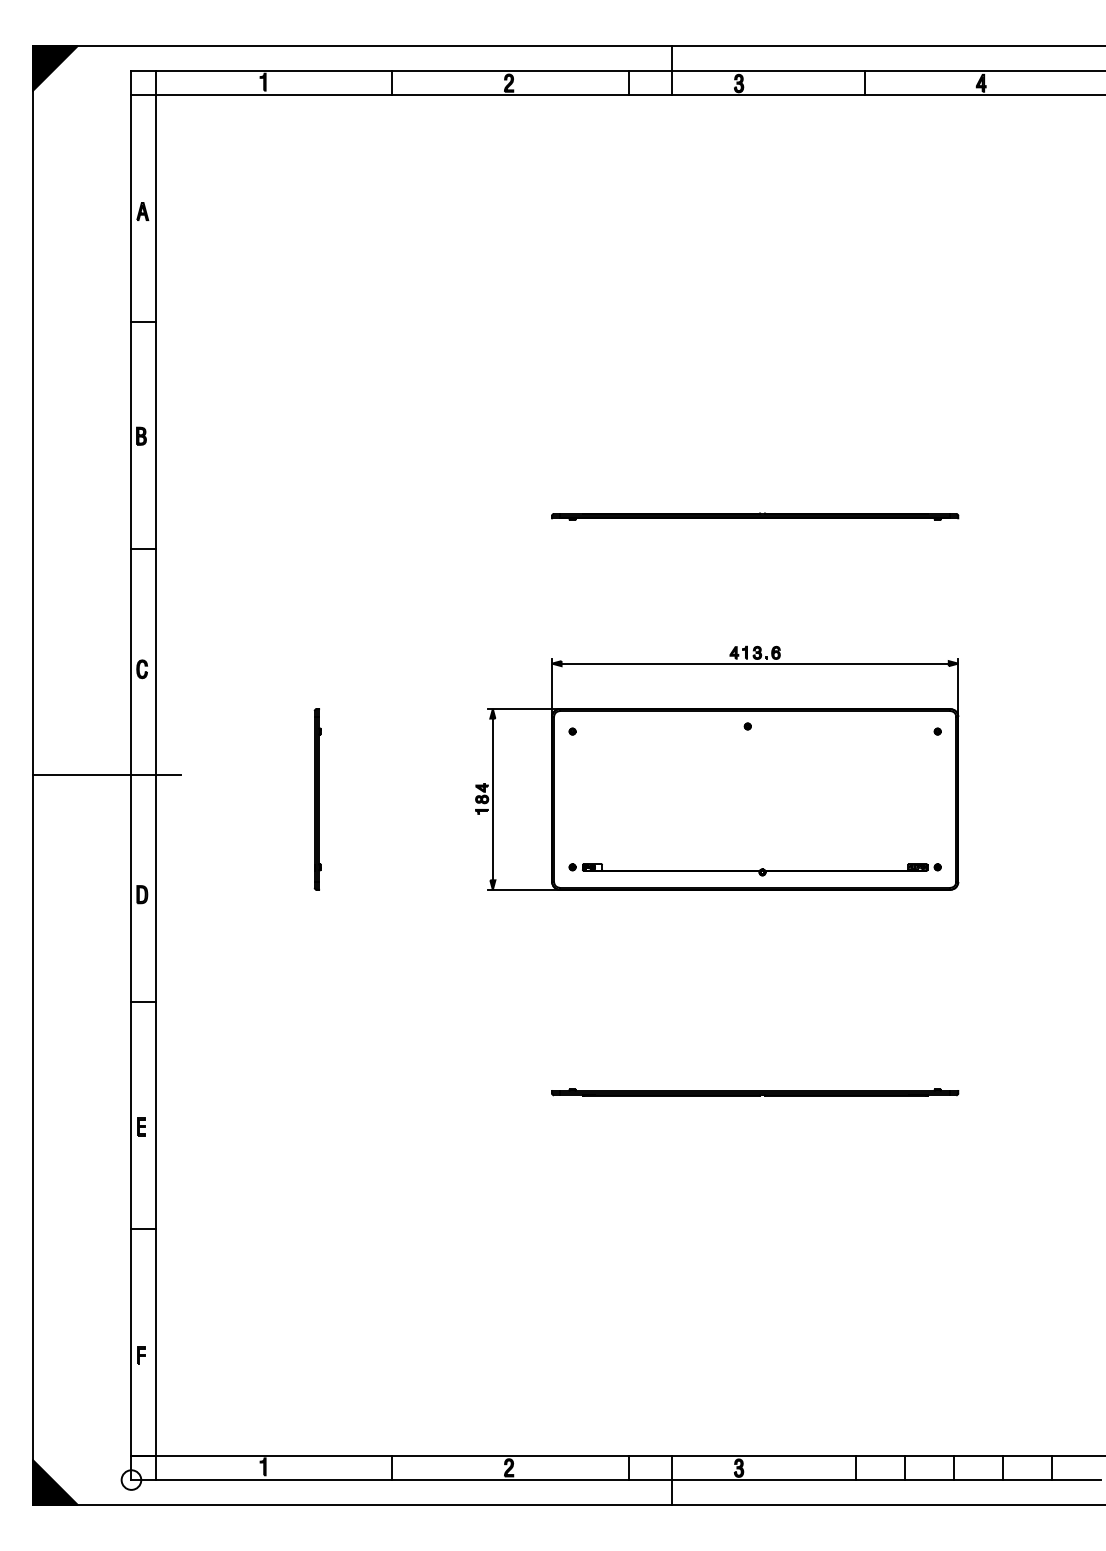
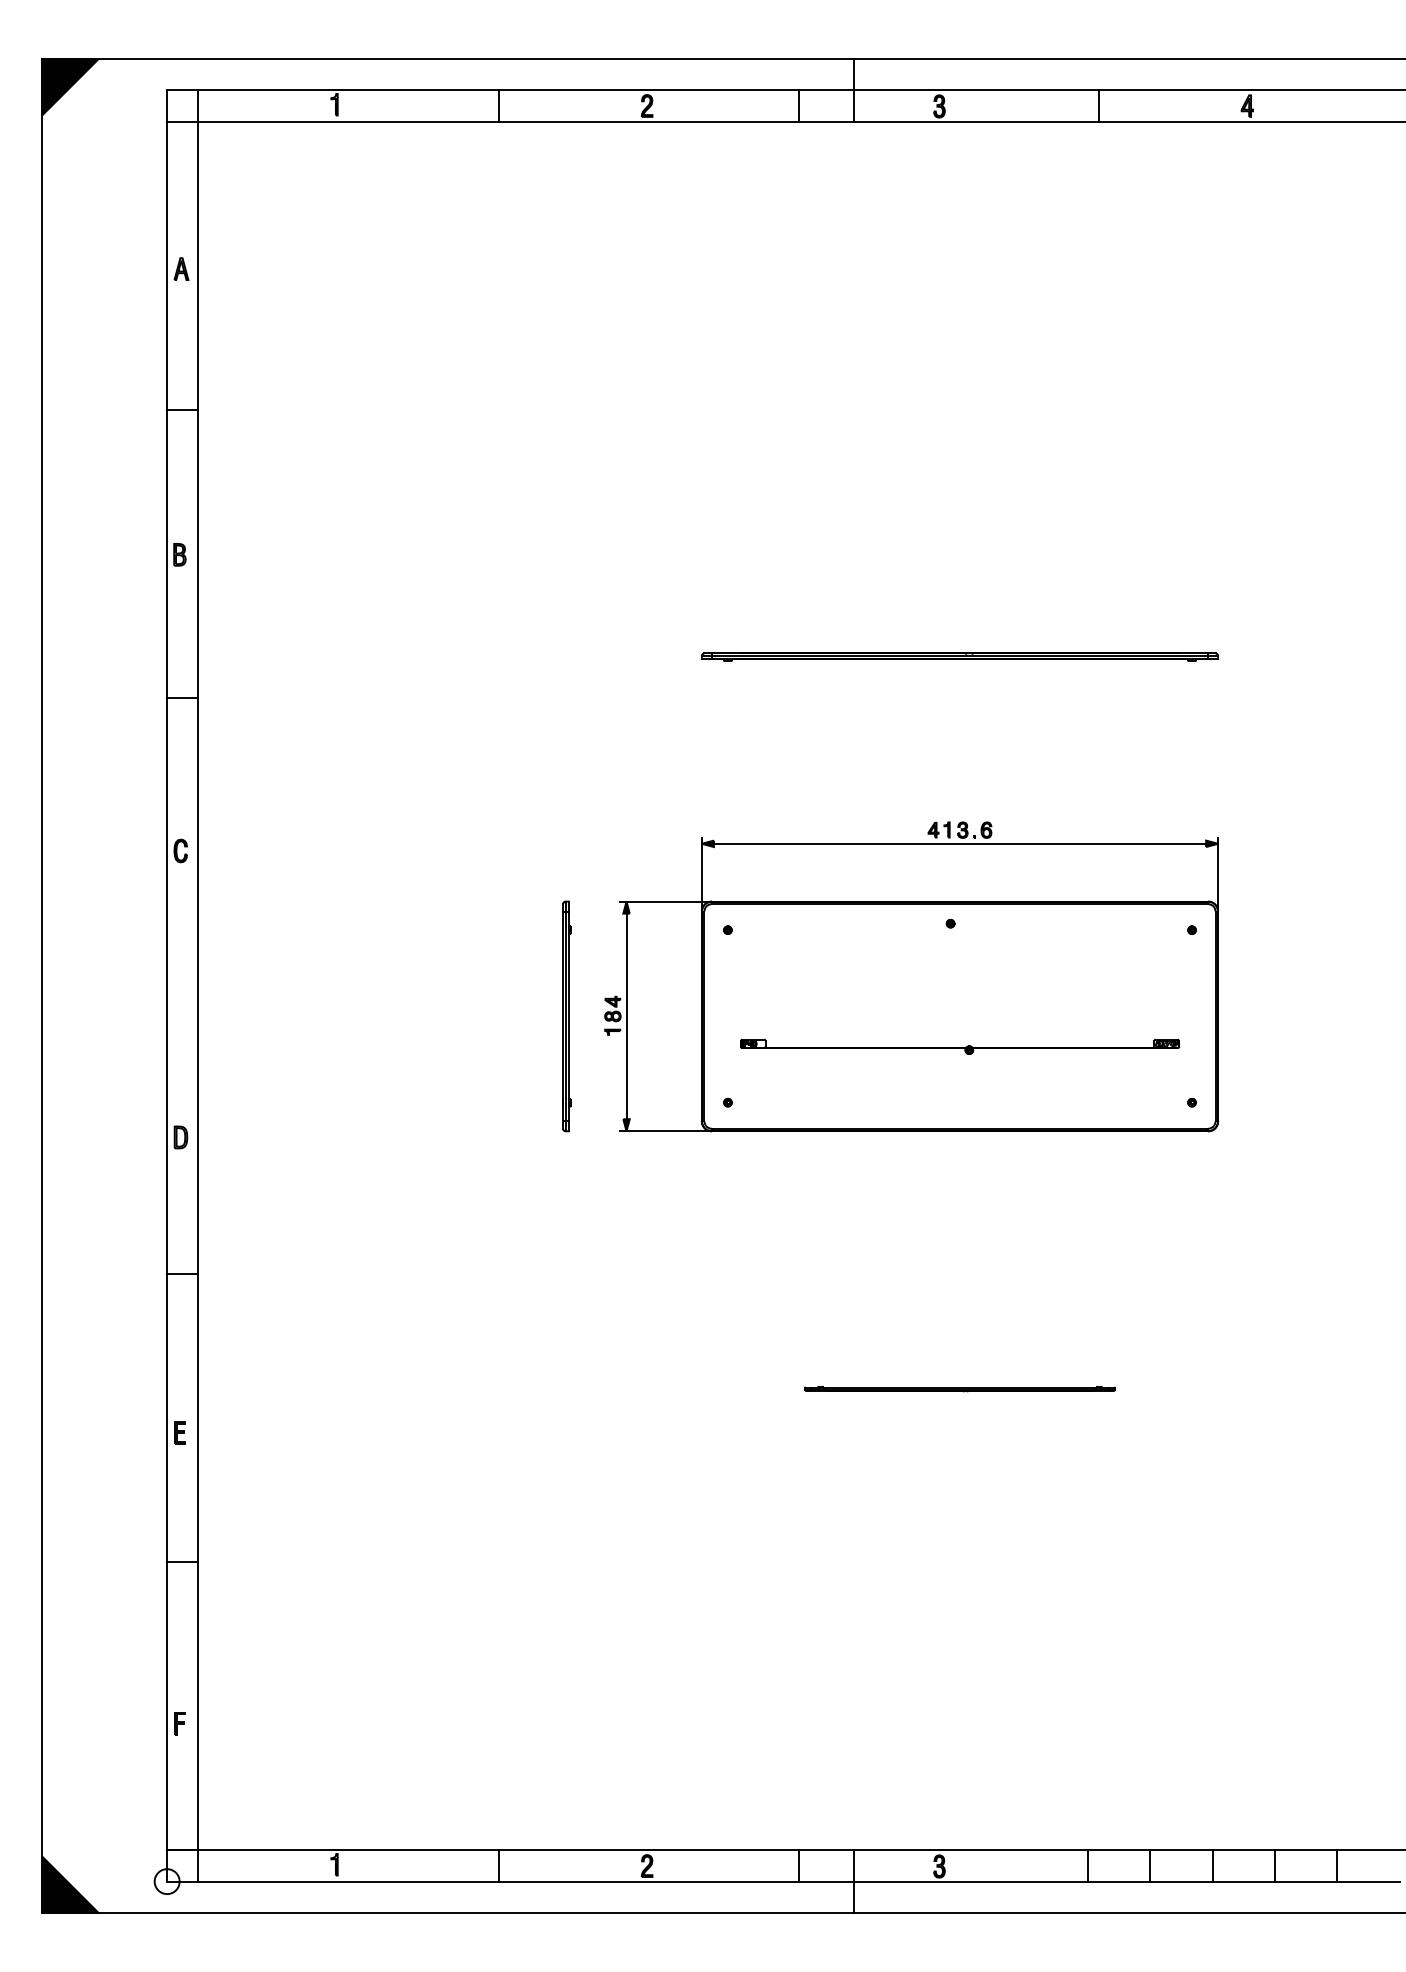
line: (106, 775) -> (135, 986), removed
part: (317, 799) -> (566, 1016), moved
part: (754, 869) -> (959, 1046), moved
part: (754, 1092) -> (959, 1388), size x0.6

